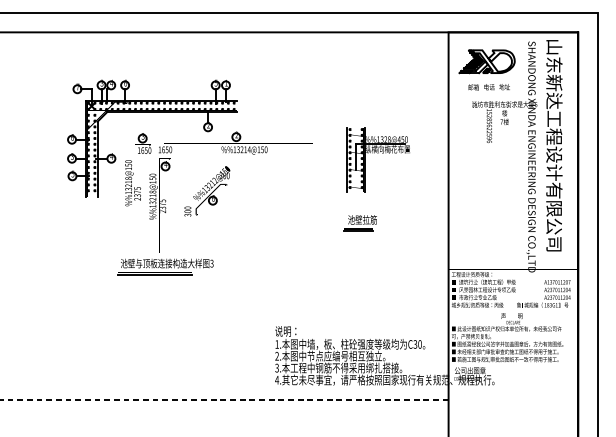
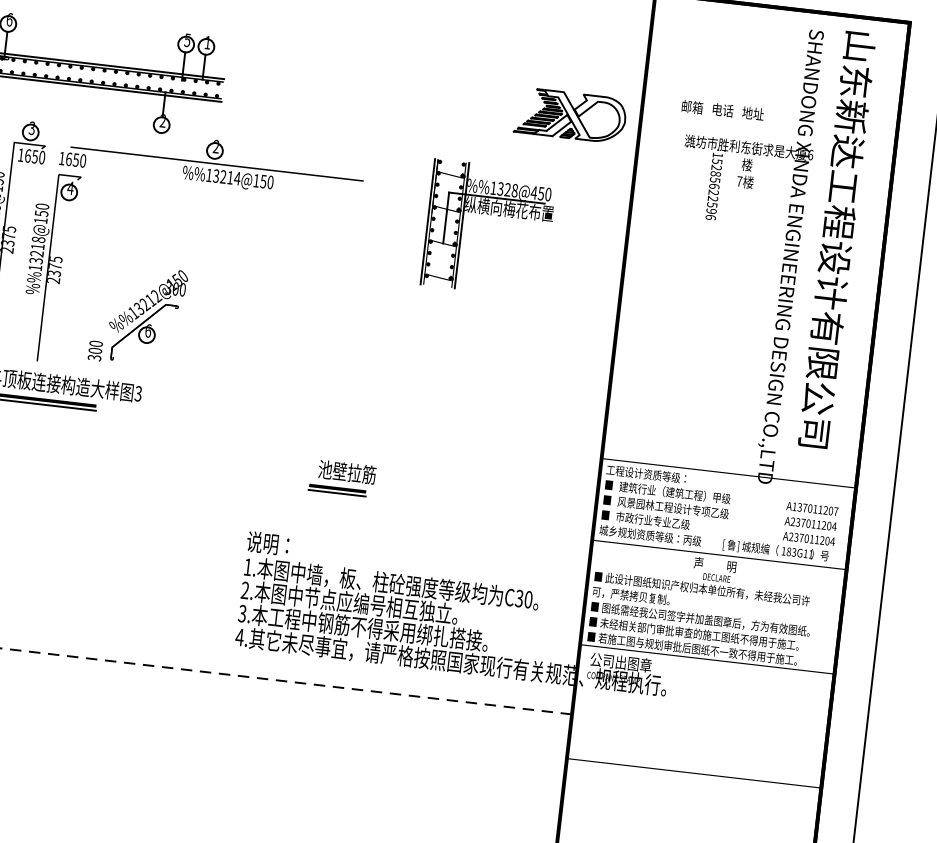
part: (486, 61) -> (569, 115), moved
part: (207, 191) -> (138, 315), moved
part: (359, 223) -> (340, 478), moved

